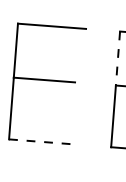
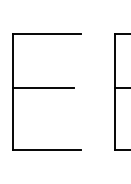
line: (118, 59) -> (115, 61), dashed -> solid
line: (43, 142) -> (47, 150), dashed -> solid

